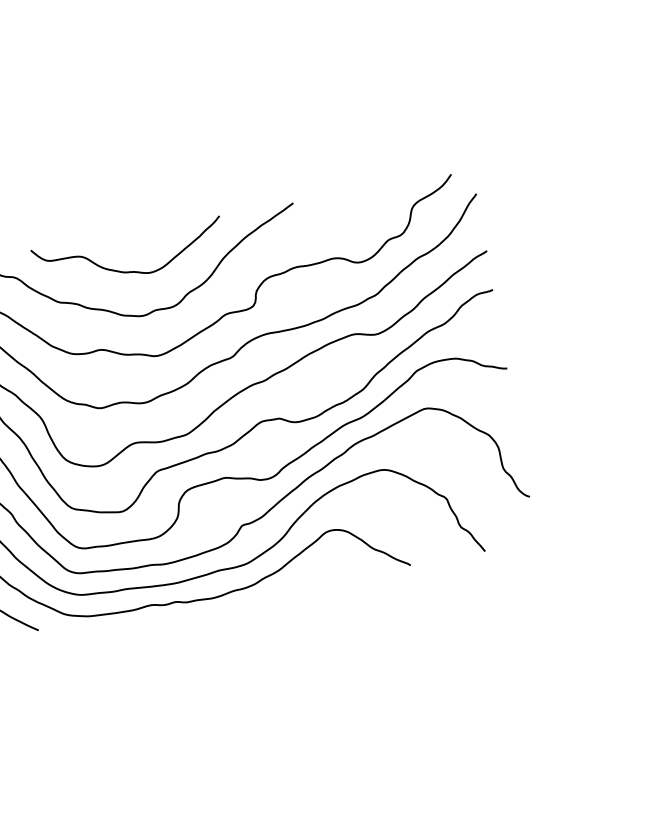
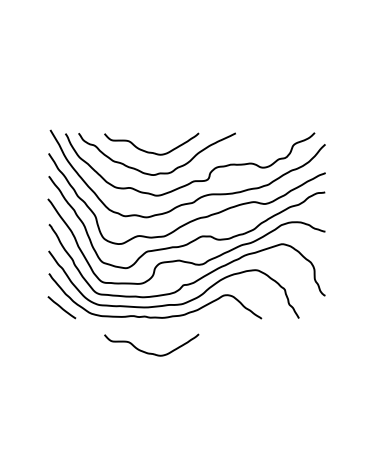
curve: (199, 671) -> (150, 352), added

